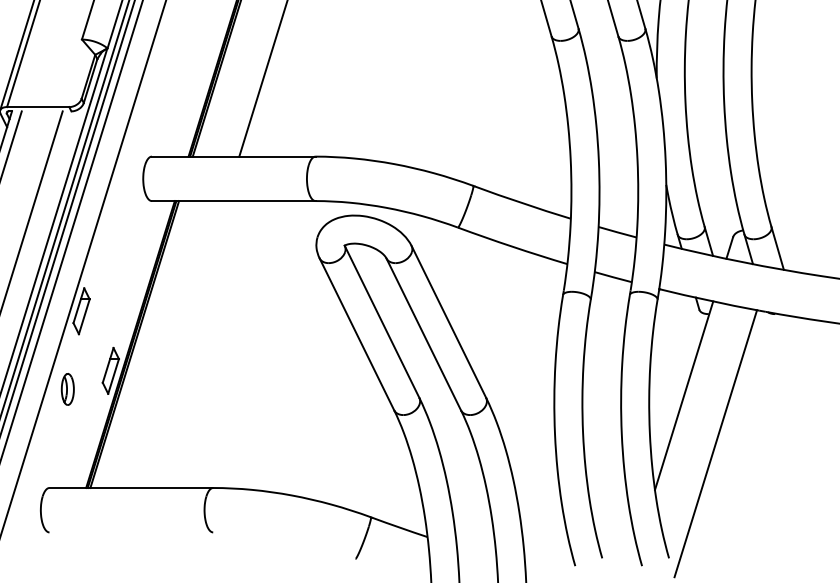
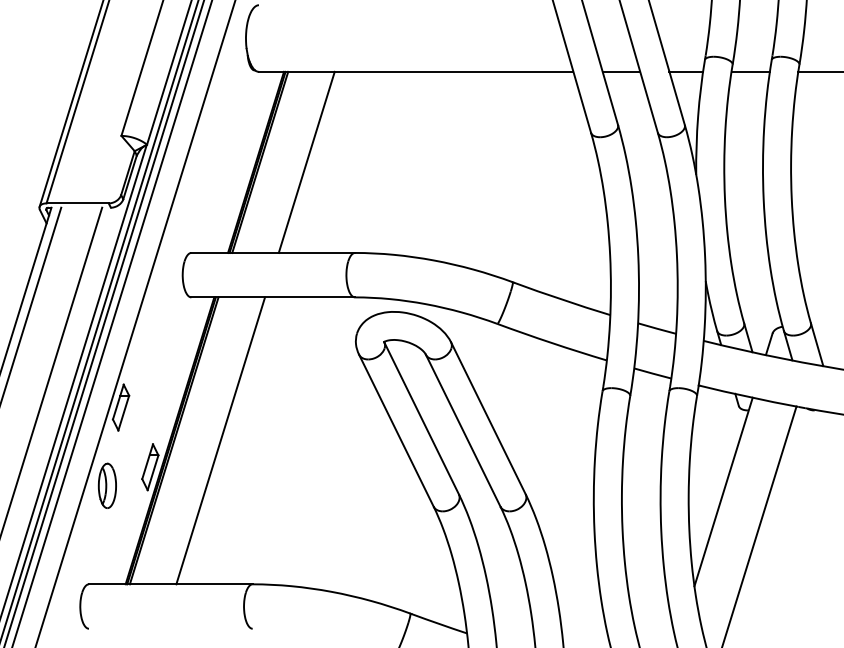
line: (181, 344) -> (220, 440), added
part: (67, 389) -> (106, 485), size x1.43

